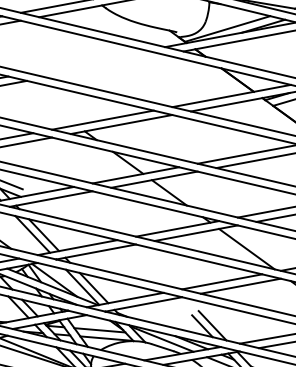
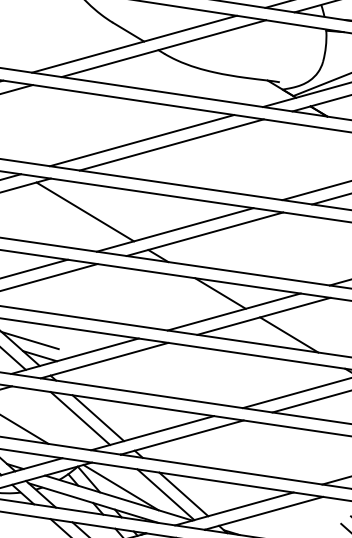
line: (86, 61) -> (141, 140), added
line: (105, 66) -> (171, 145), added
line: (46, 103) -> (84, 211), added

